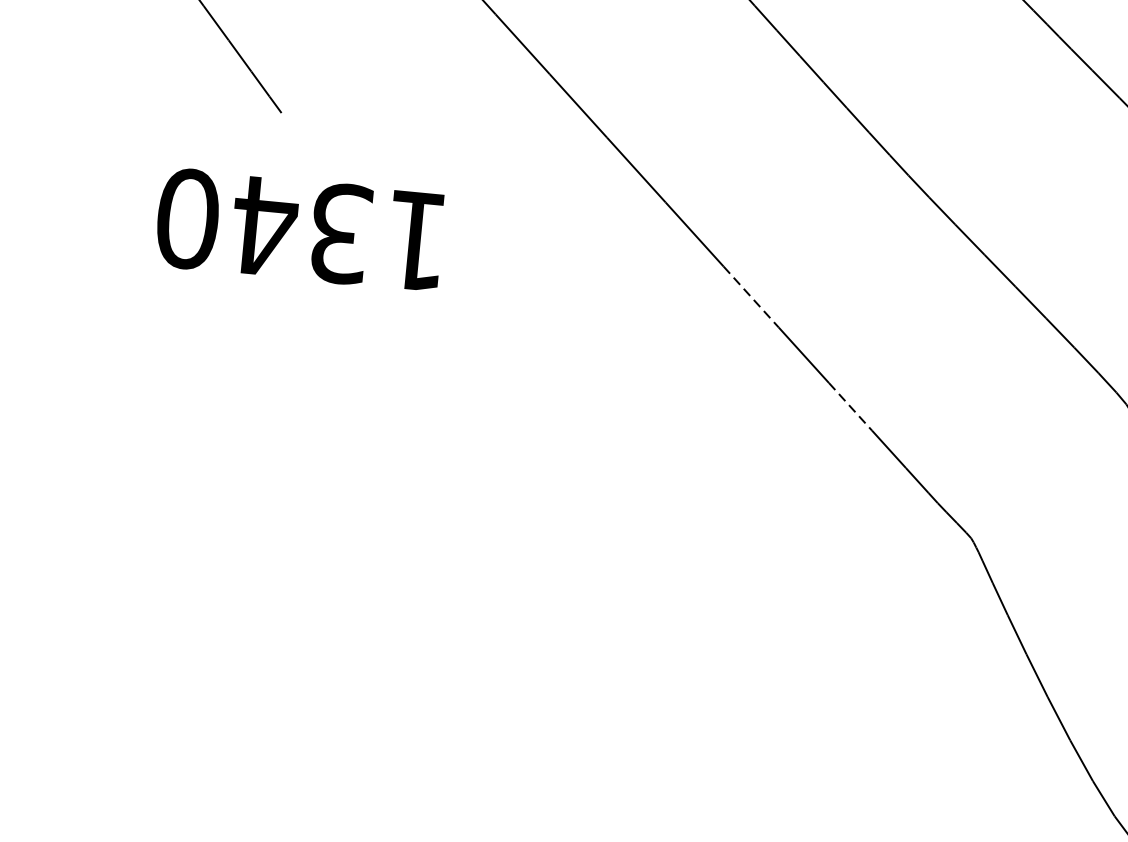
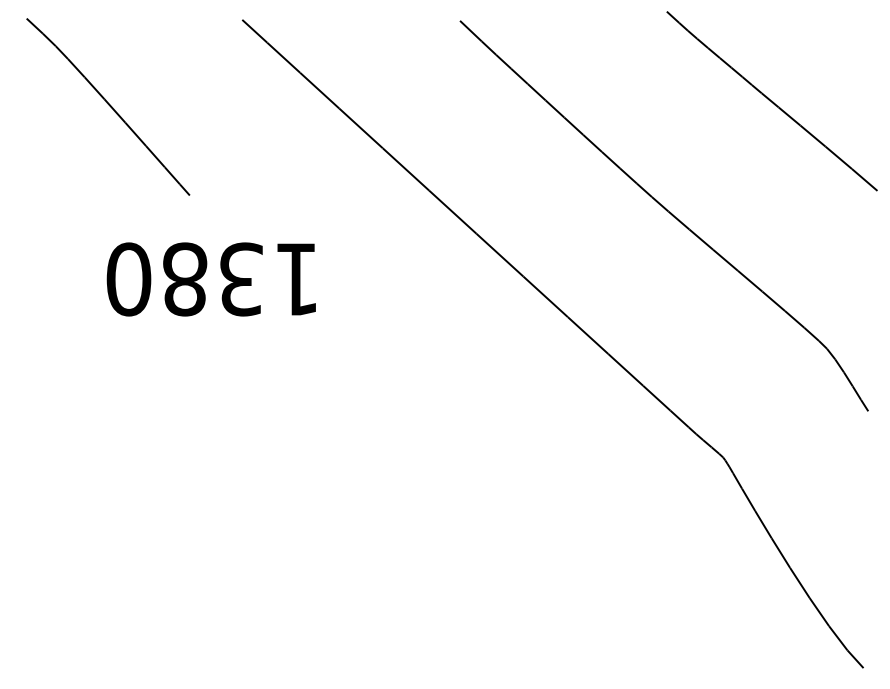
text: (264, 226) -> (185, 279), 1340 -> 1380
line: (750, 297) -> (545, 297), dashed -> solid
line: (850, 406) -> (625, 369), dashed -> solid

